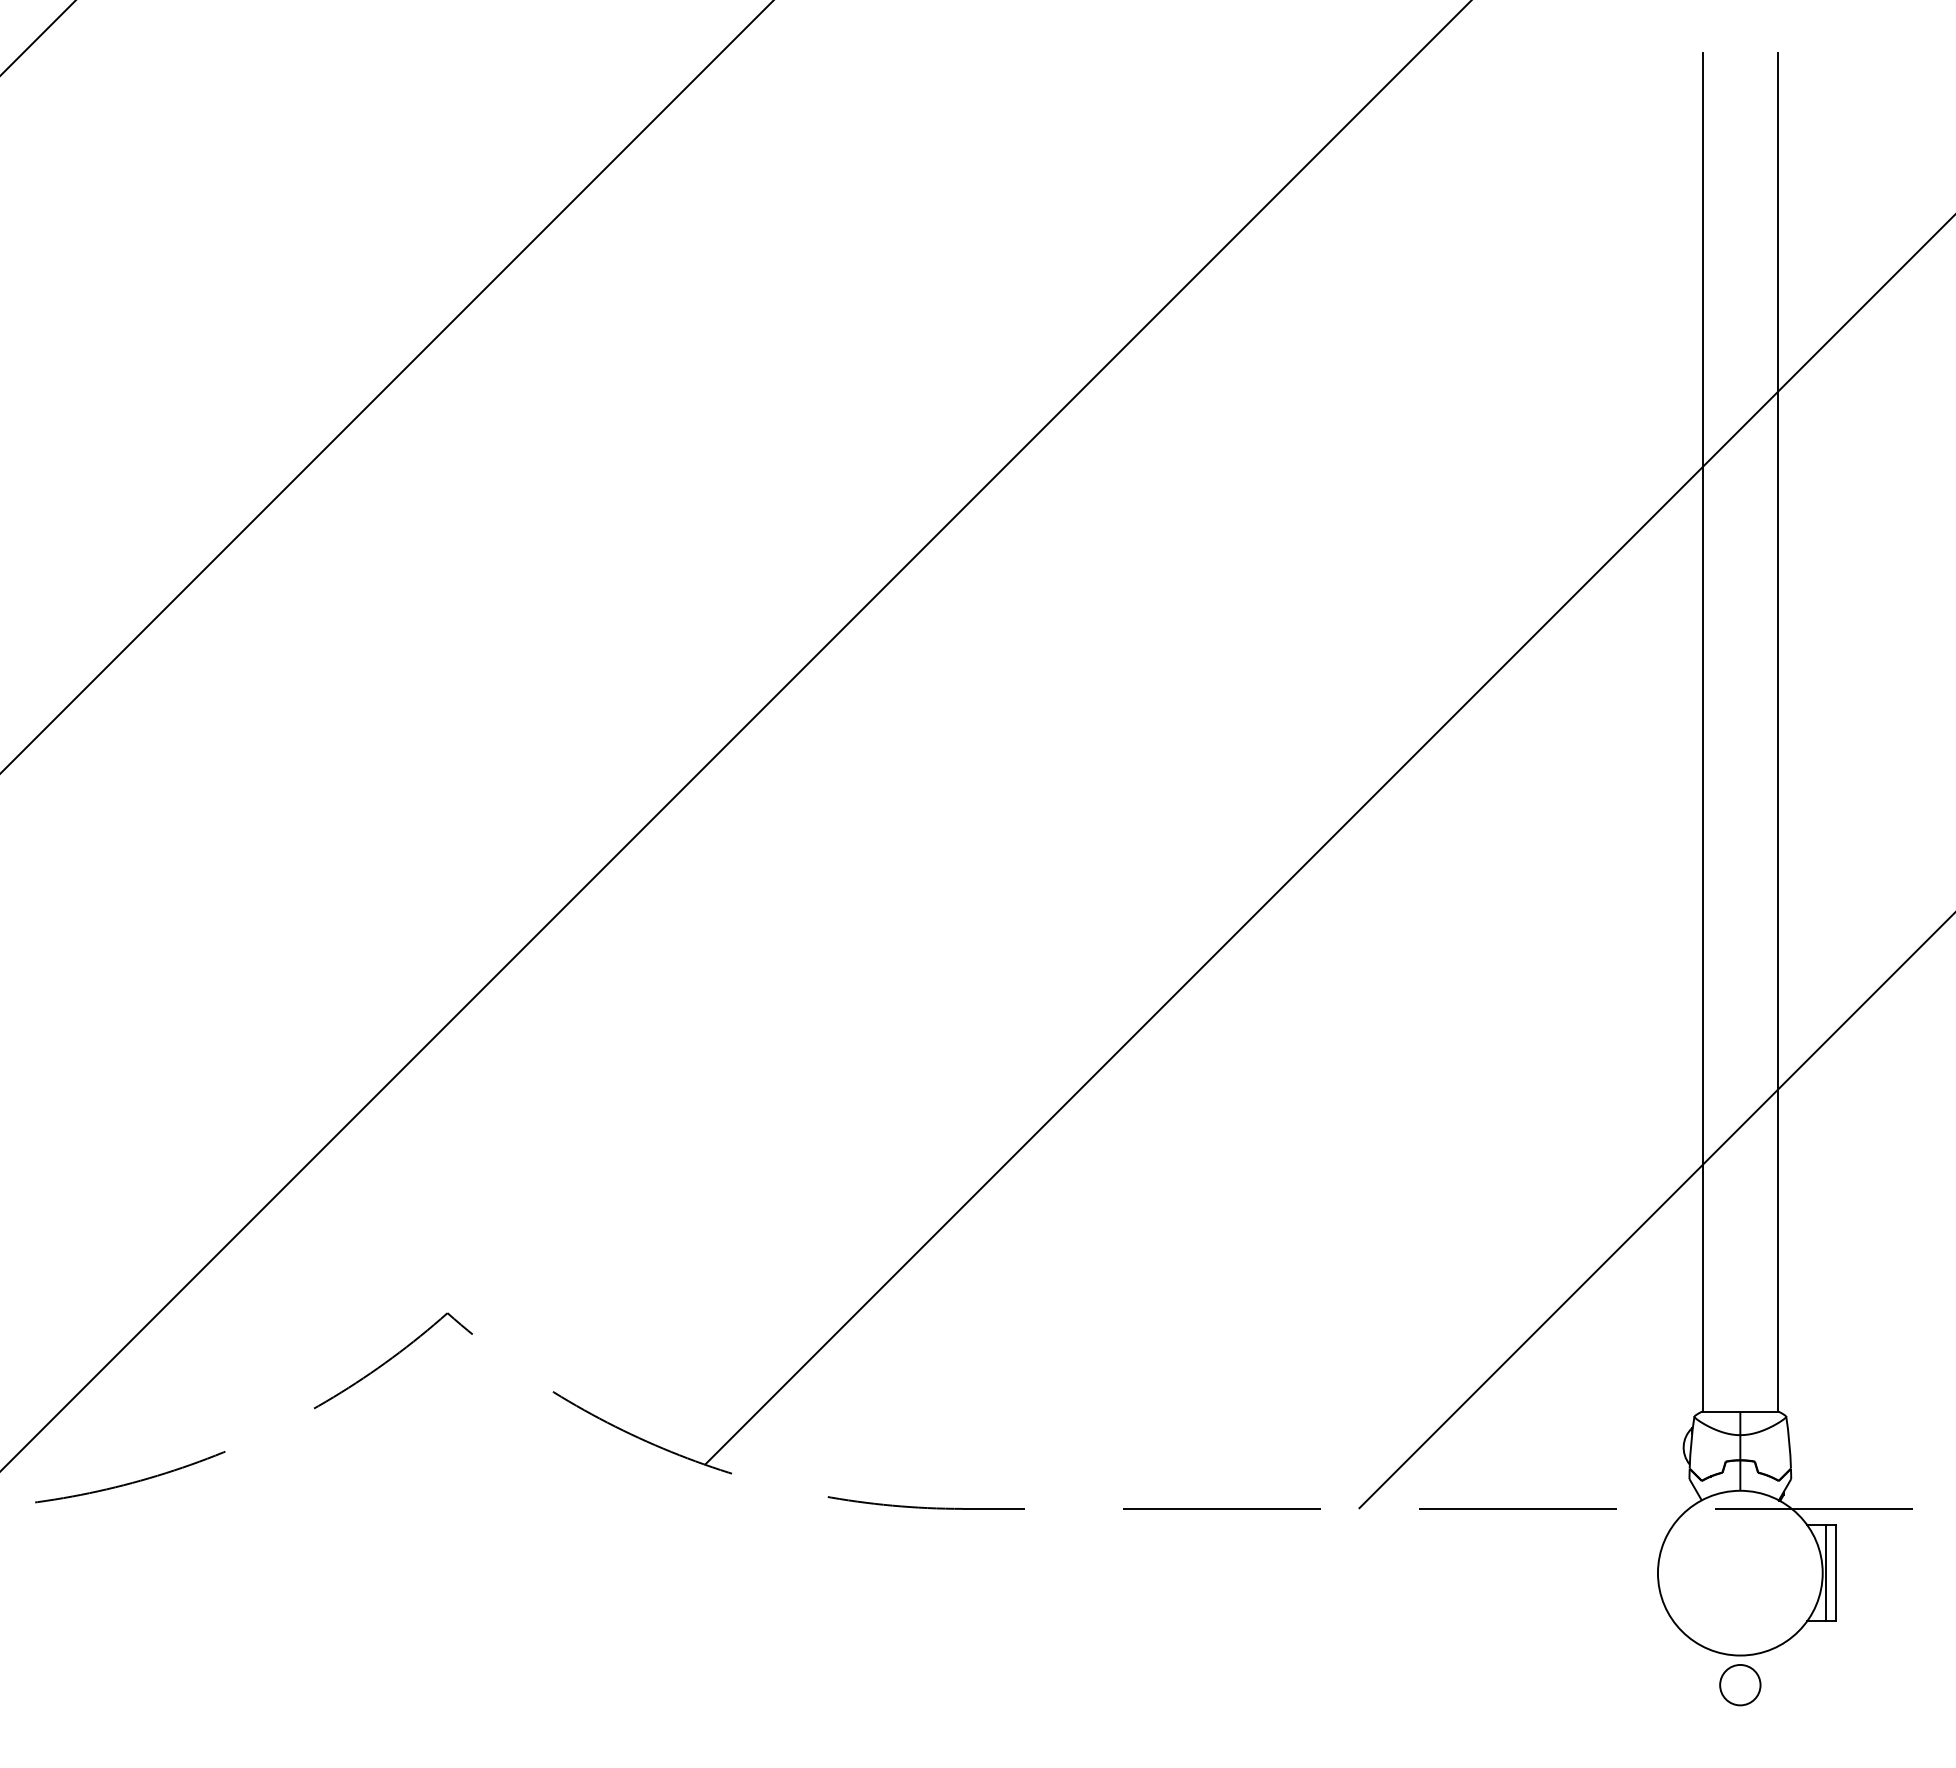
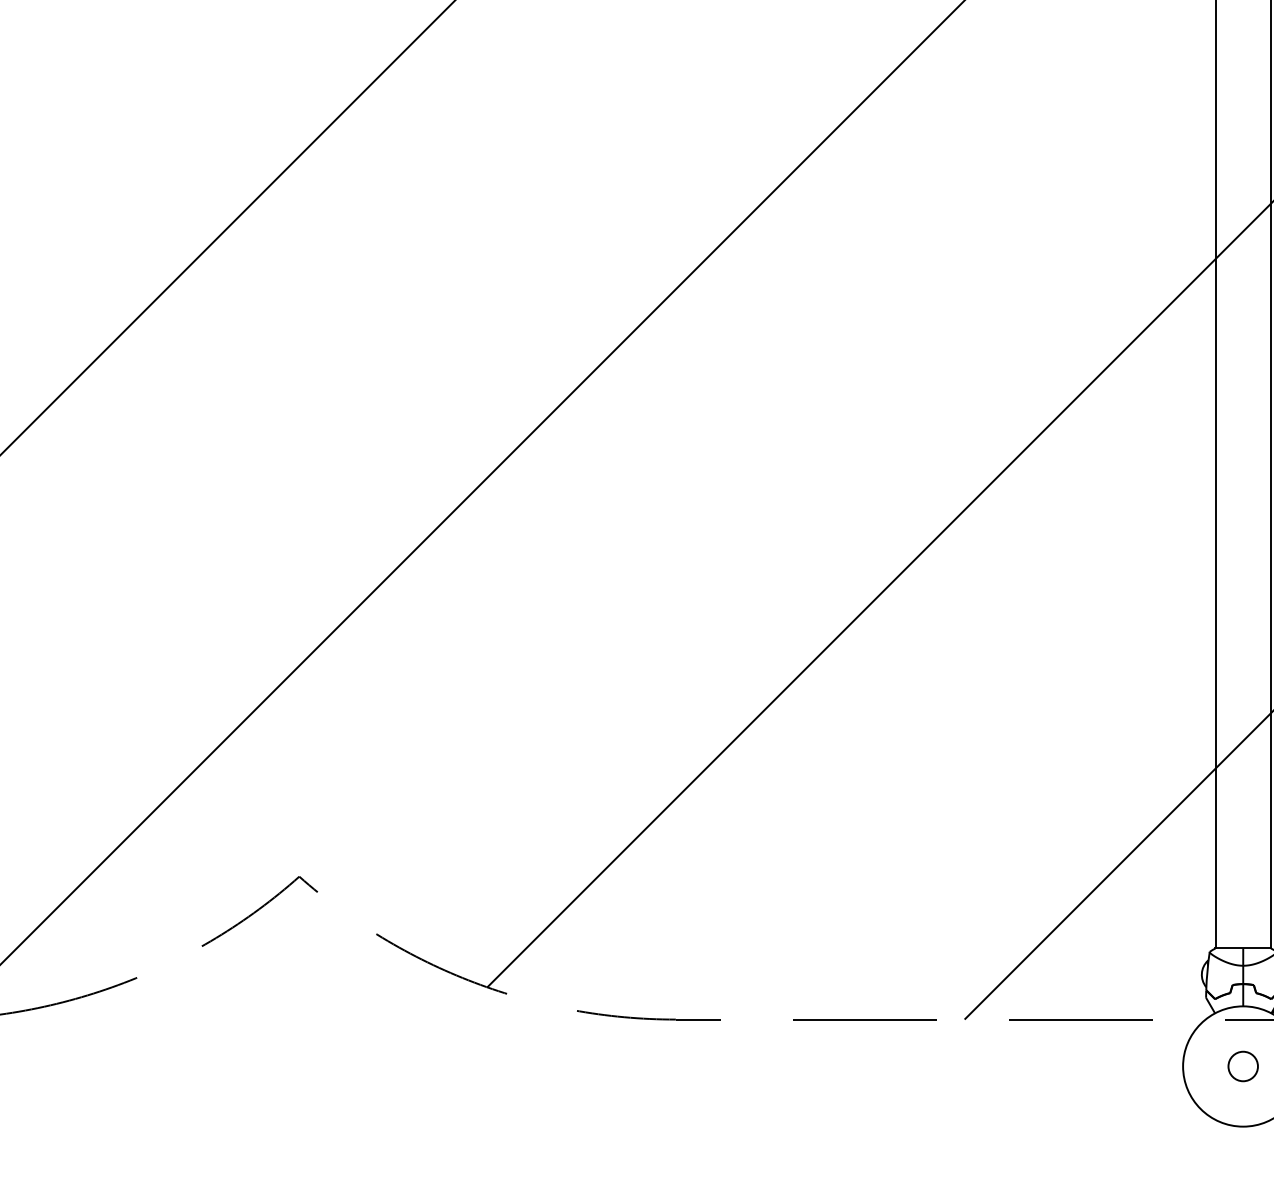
circle: (1740, 1685) -> (1243, 1066), moved

